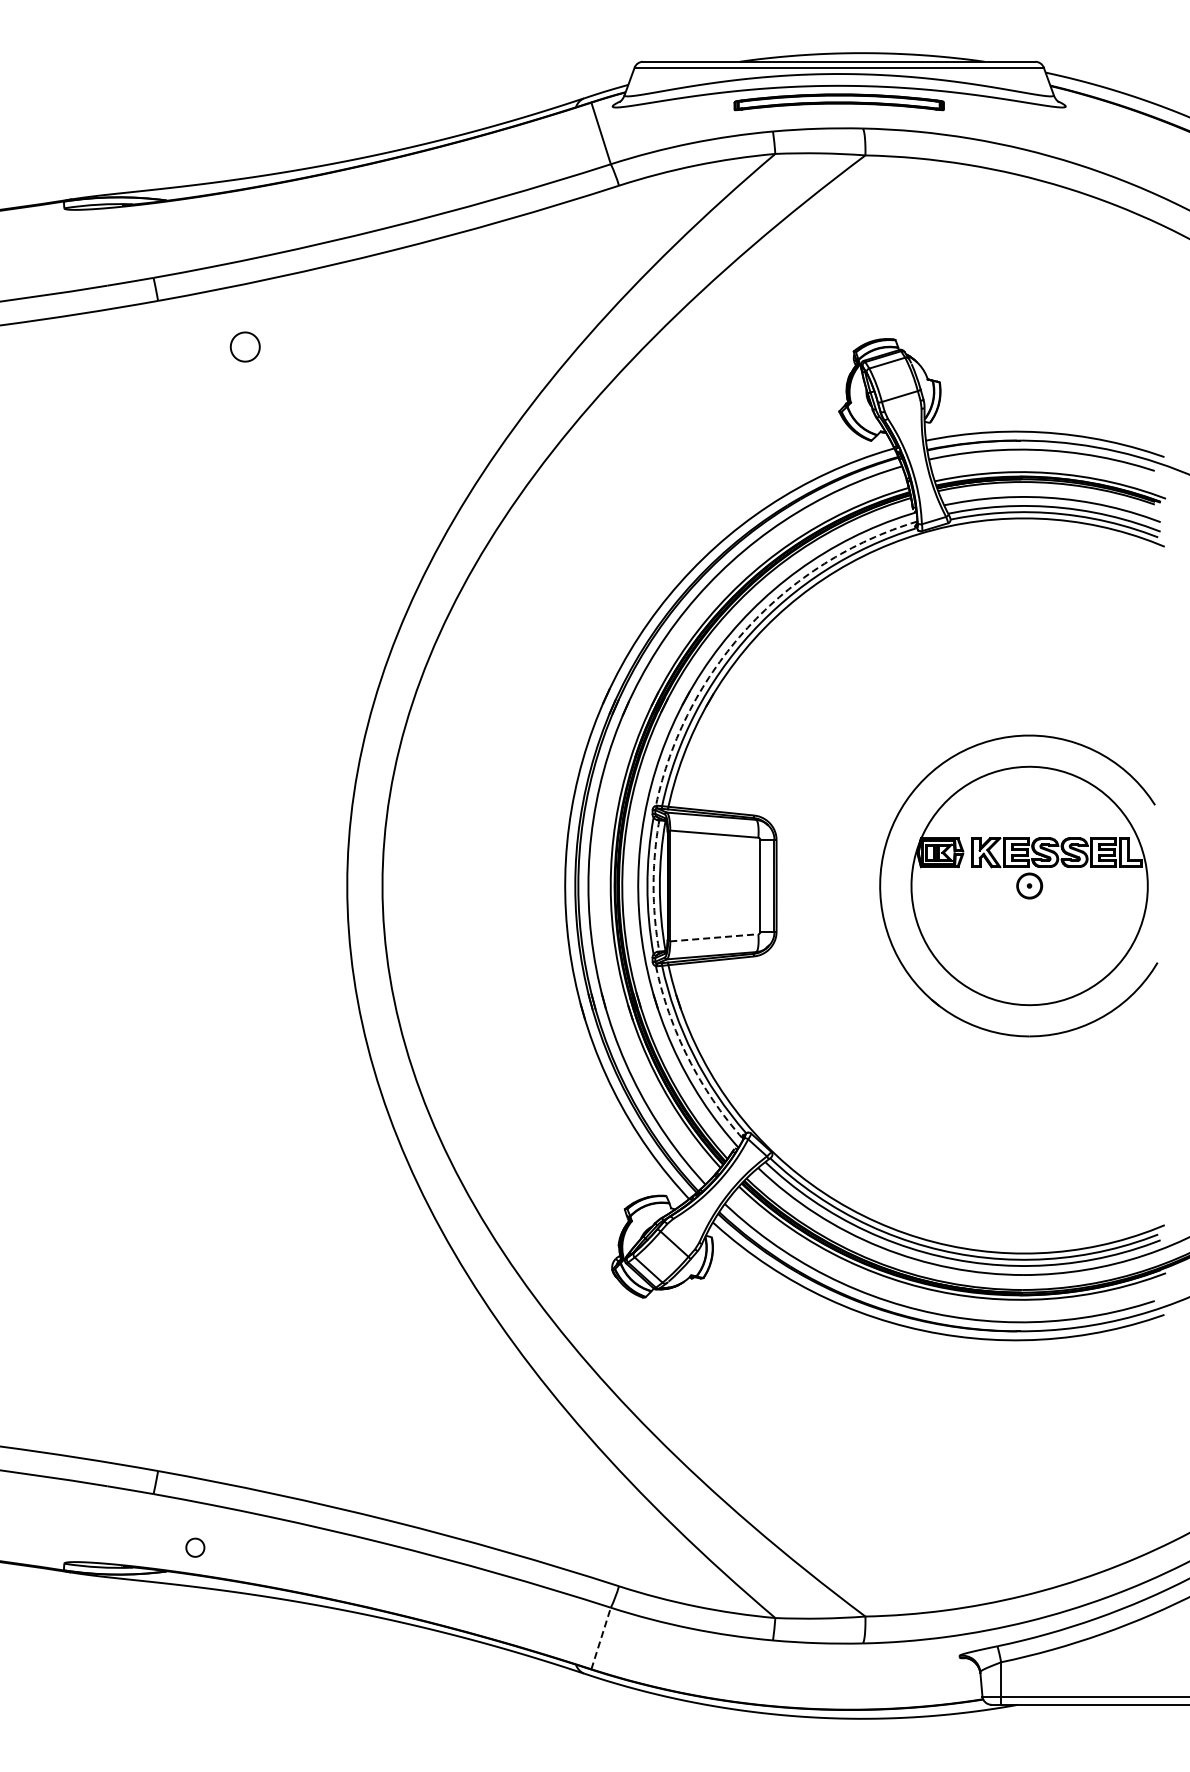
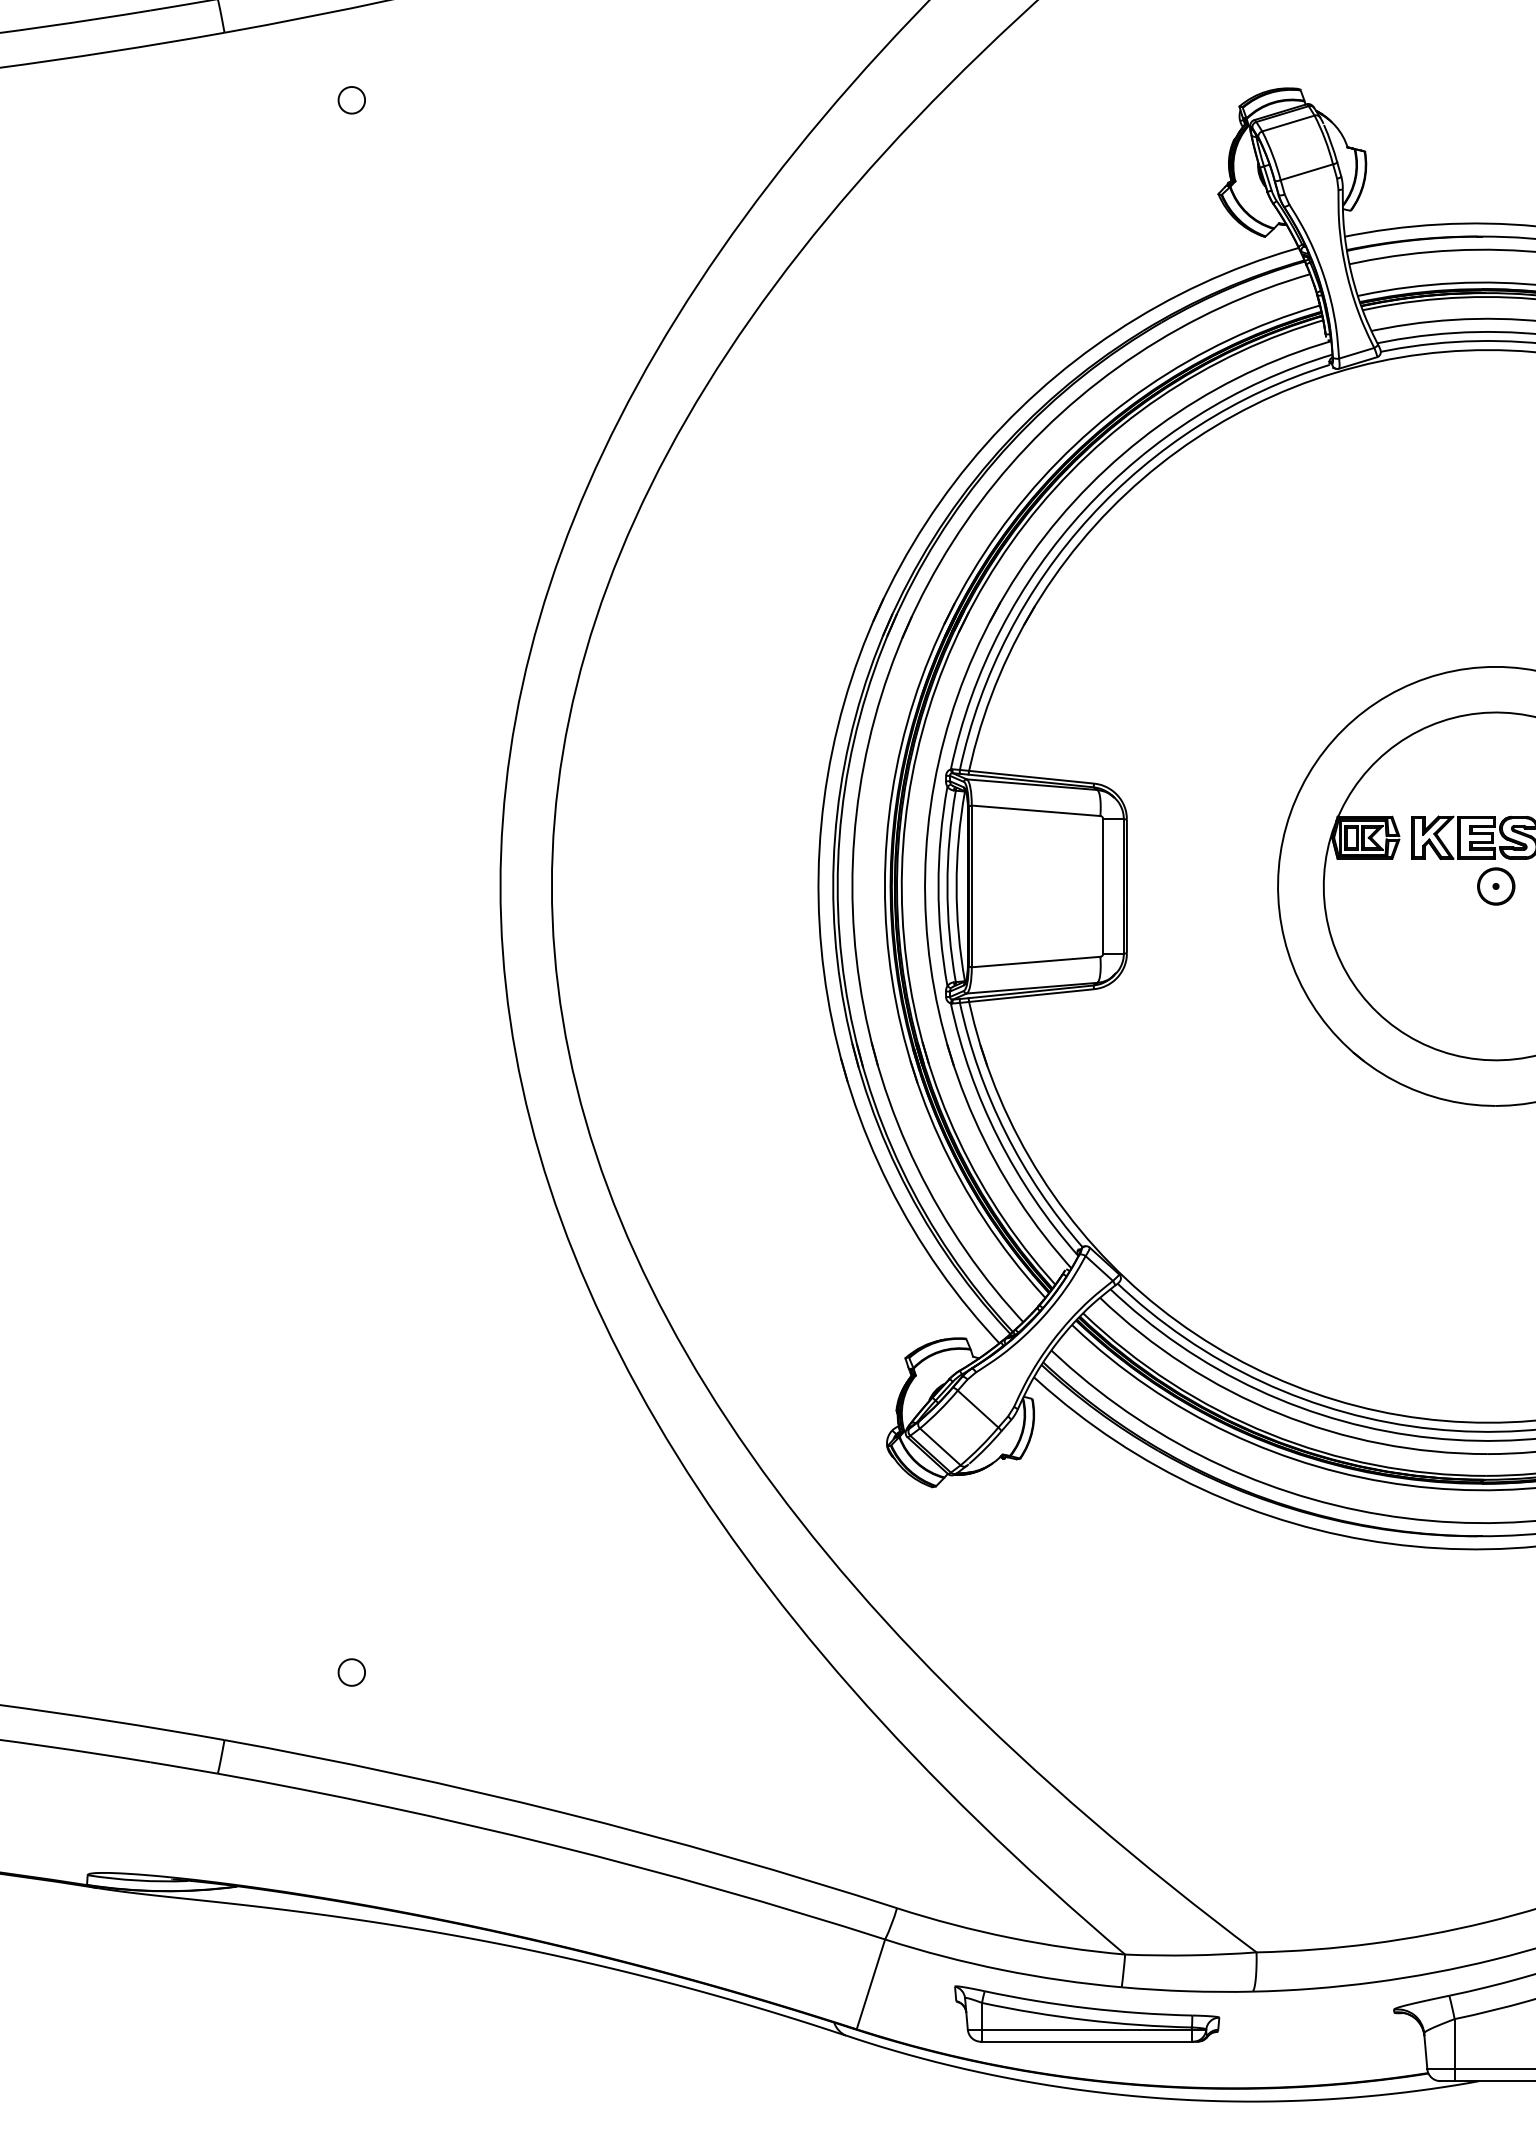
part: (245, 347) -> (352, 100), size x0.62
arc: (747, 627) -> (1084, 509), dashed -> solid
arc: (653, 885) -> (947, 885), dashed -> solid
line: (714, 937) -> (1036, 961), dashed -> solid
arc: (688, 1058) -> (998, 1138), dashed -> solid
part: (195, 1547) -> (352, 1672), moved
line: (601, 1638) -> (871, 1984), dashed -> solid
part: (749, 1658) -> (1087, 2013), added

